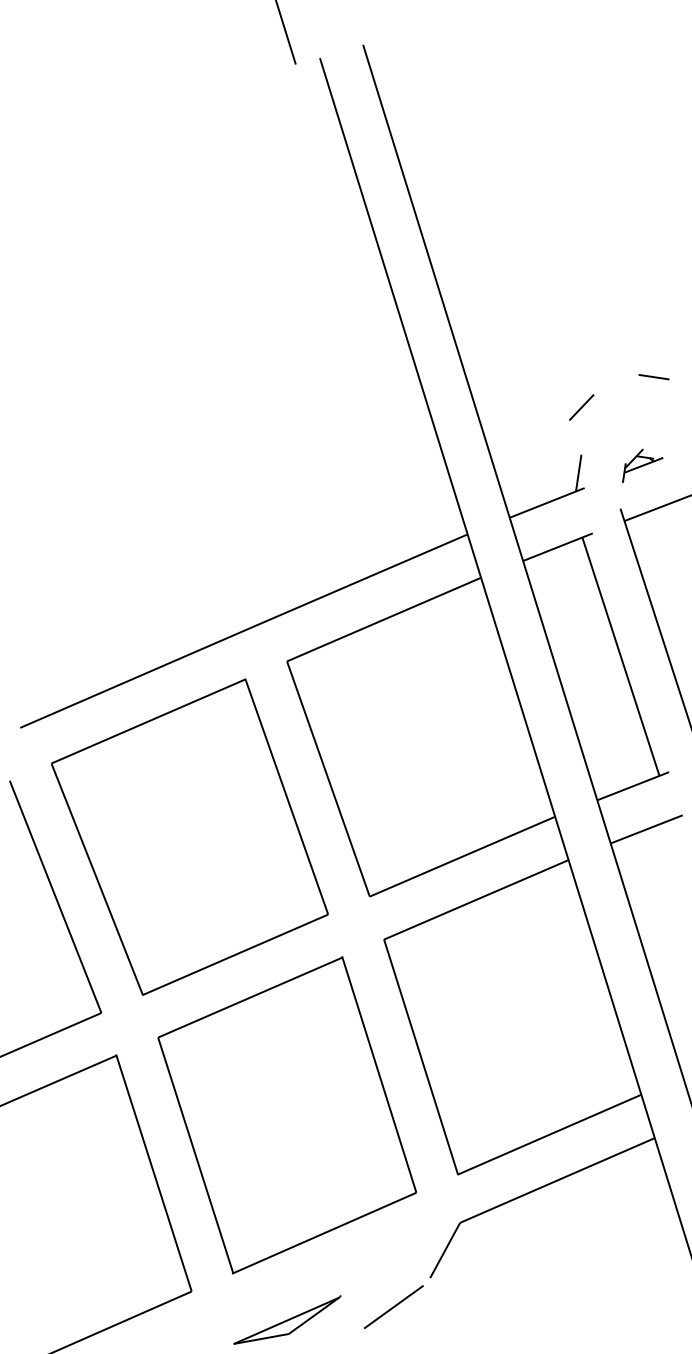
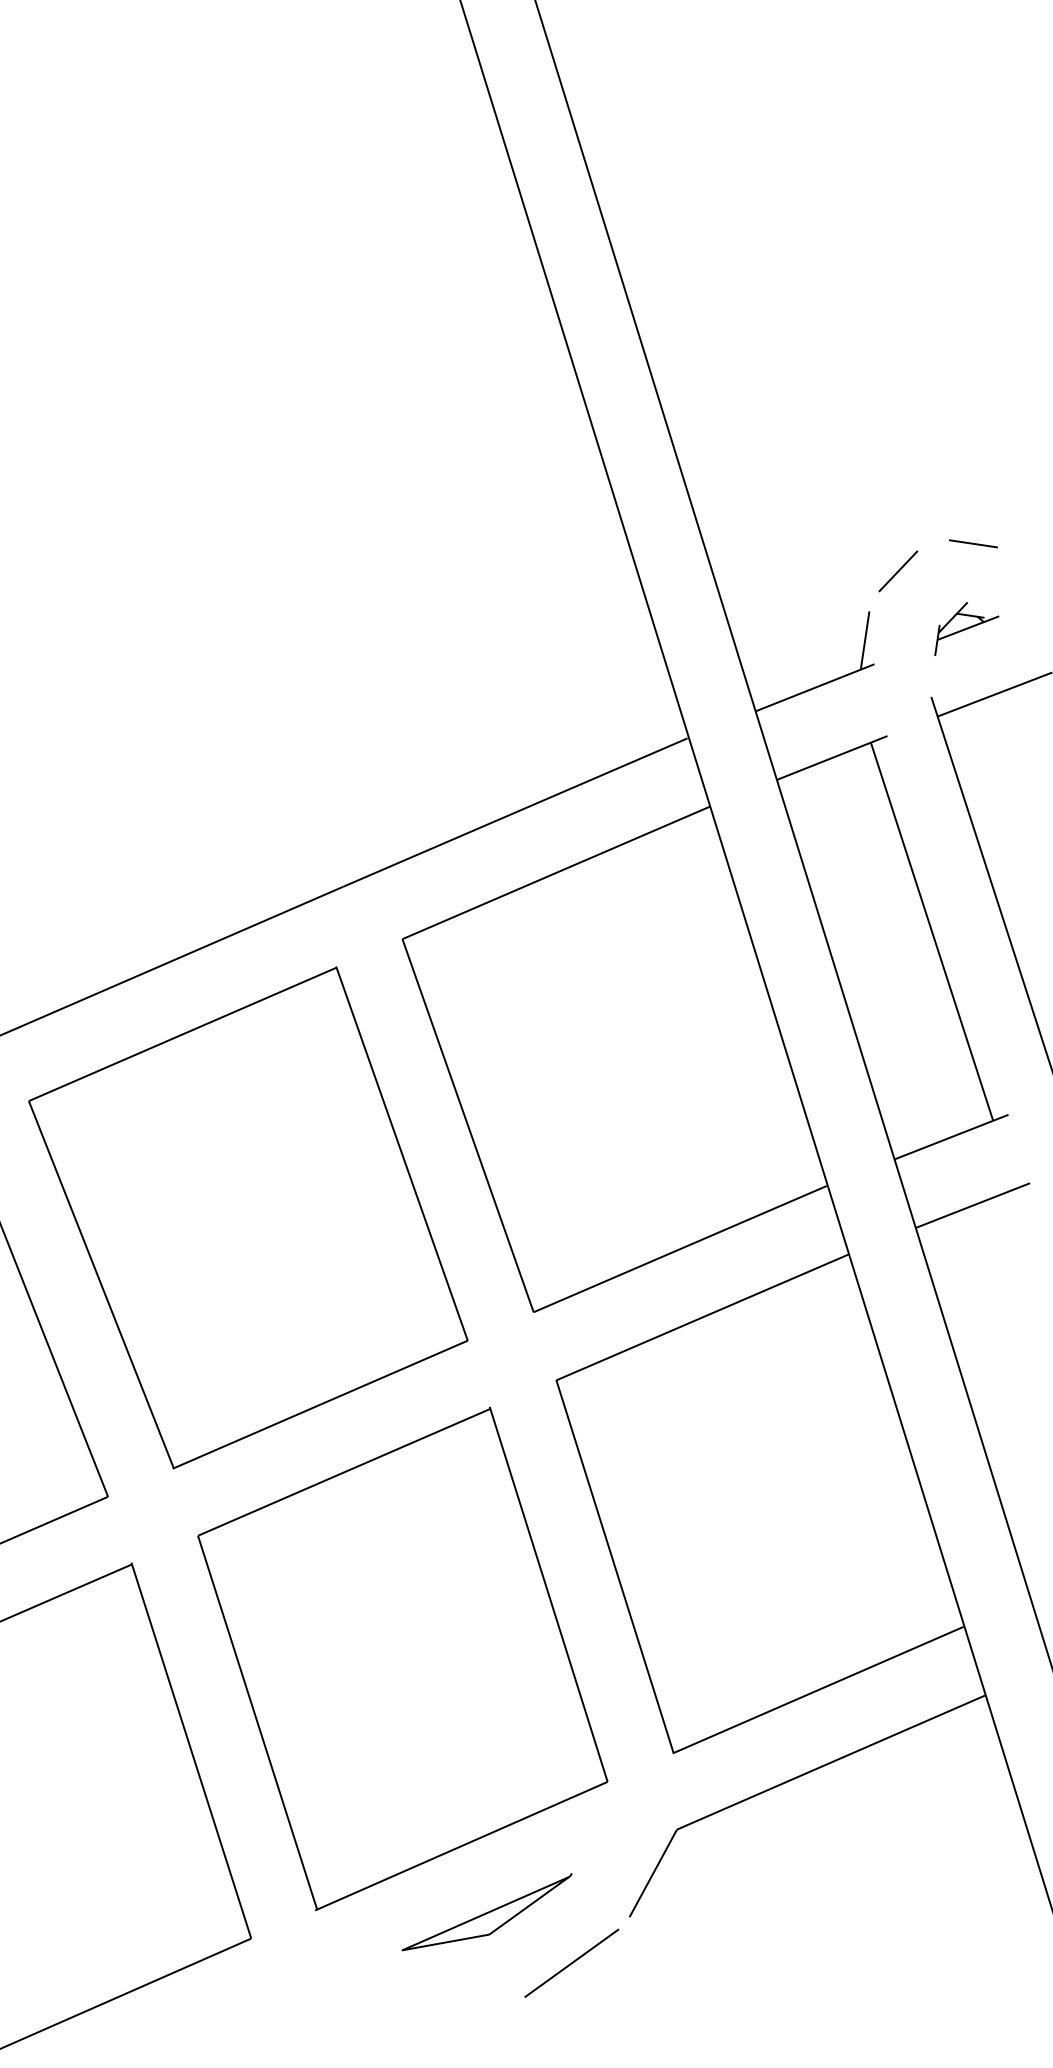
line: (653, 377) -> (972, 544), moved
line: (581, 407) -> (898, 571), moved
part: (287, 1319) -> (487, 1911), moved

